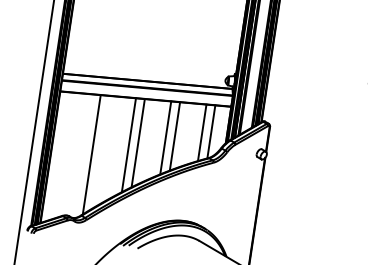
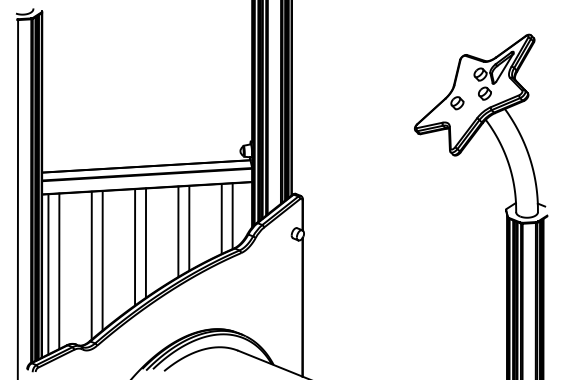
line: (101, 151) -> (102, 260), added
line: (65, 155) -> (59, 271), added
line: (55, 156) -> (48, 274), added

